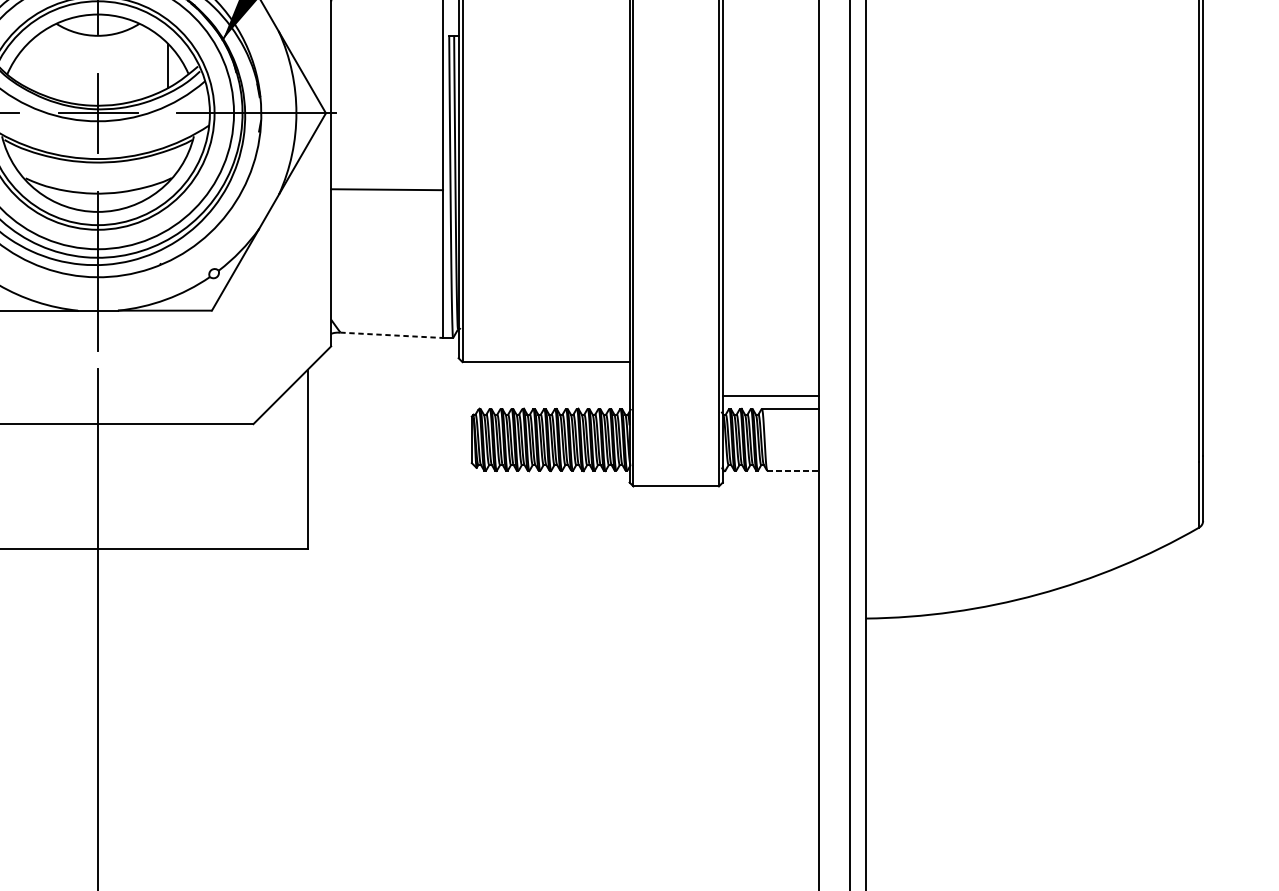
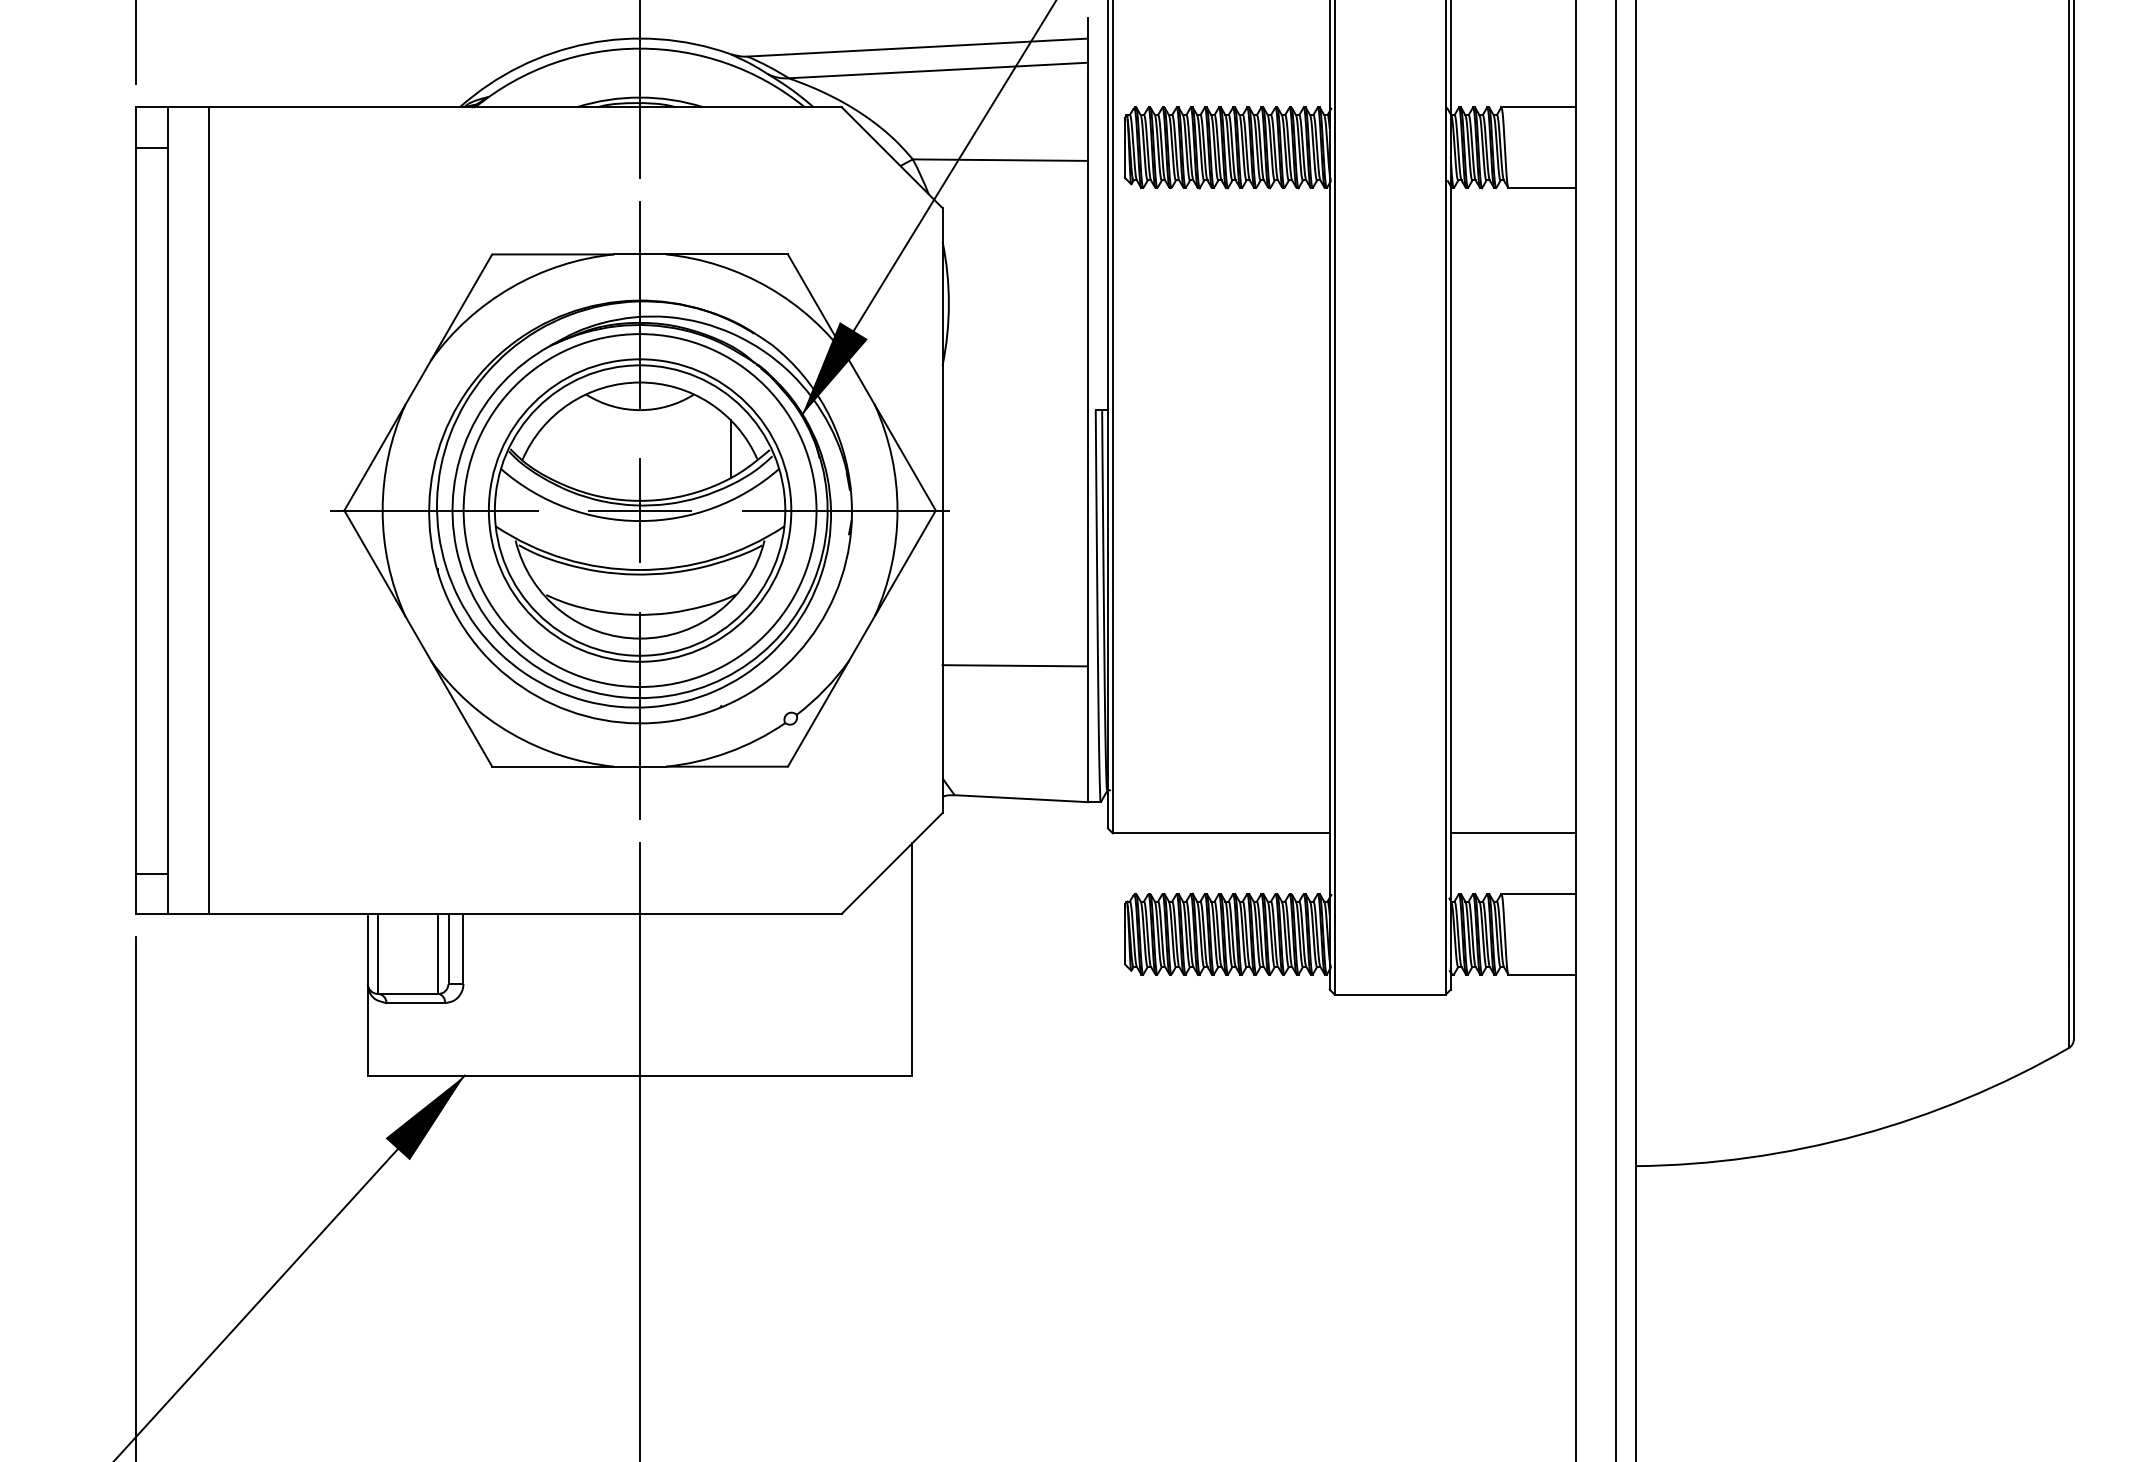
line: (386, 189) -> (1014, 665), moved
line: (391, 335) -> (1021, 798), dashed -> solid
line: (770, 396) -> (1512, 833), moved
line: (793, 470) -> (1542, 974), dashed -> solid

